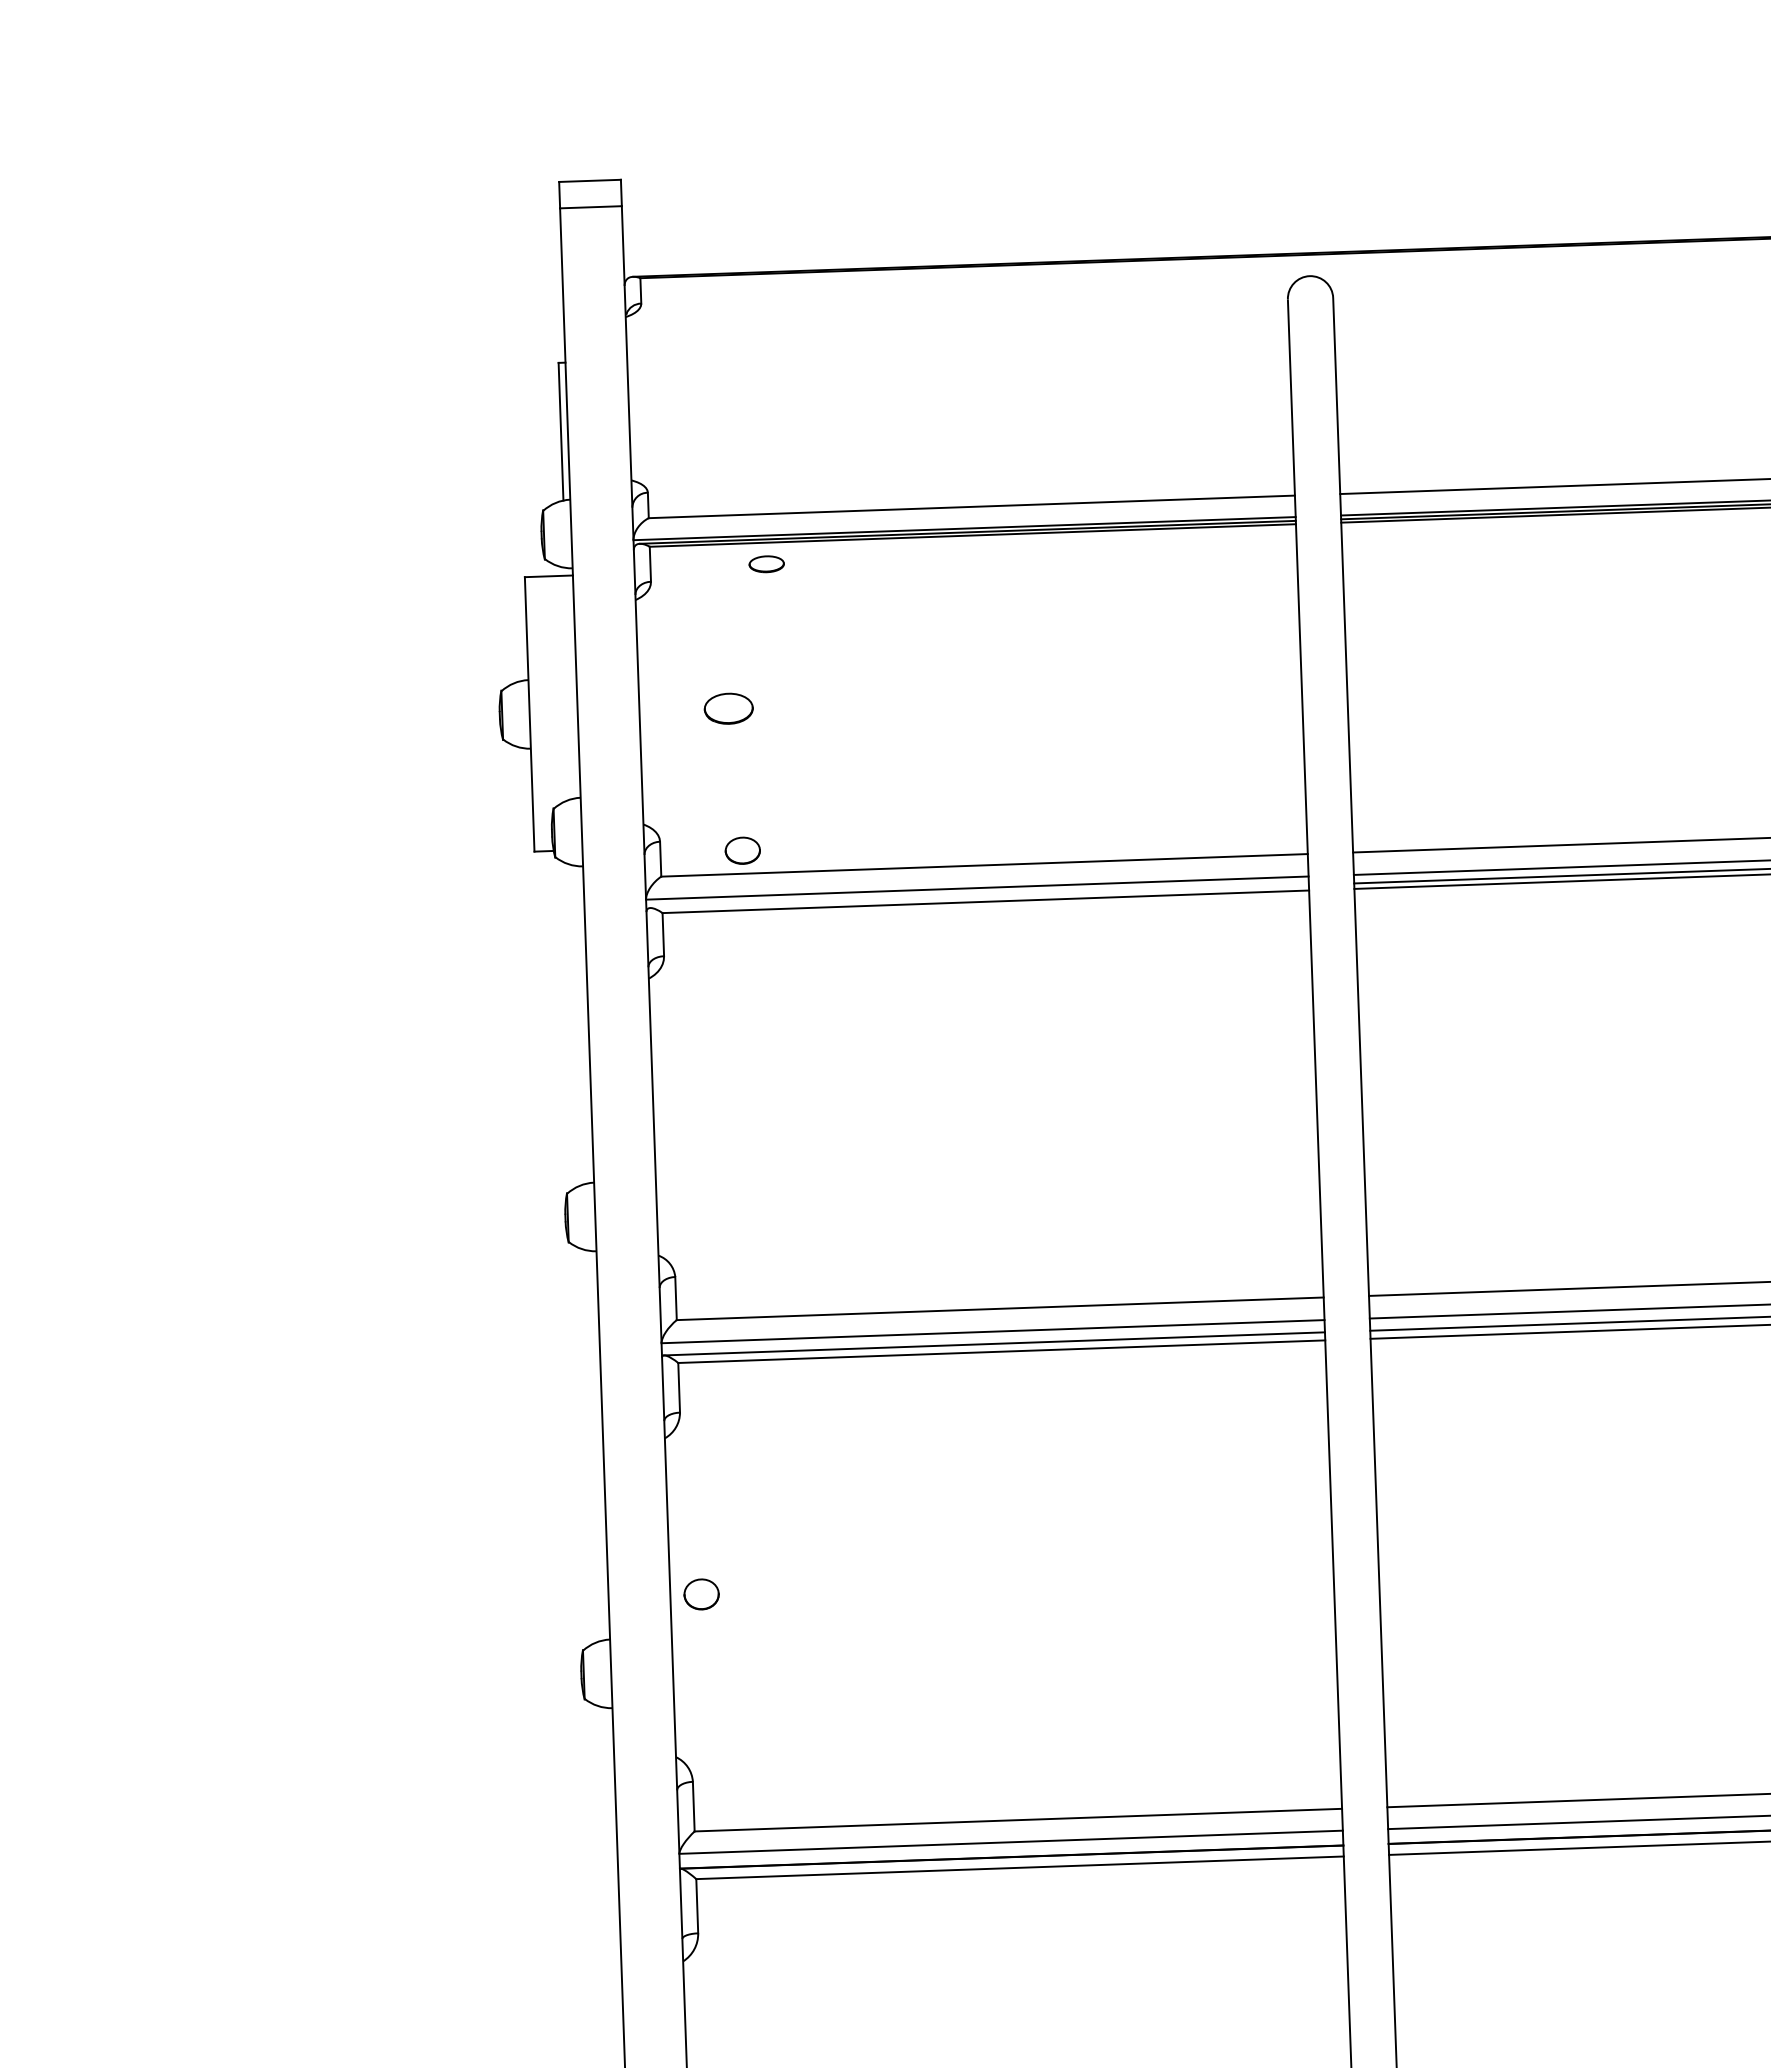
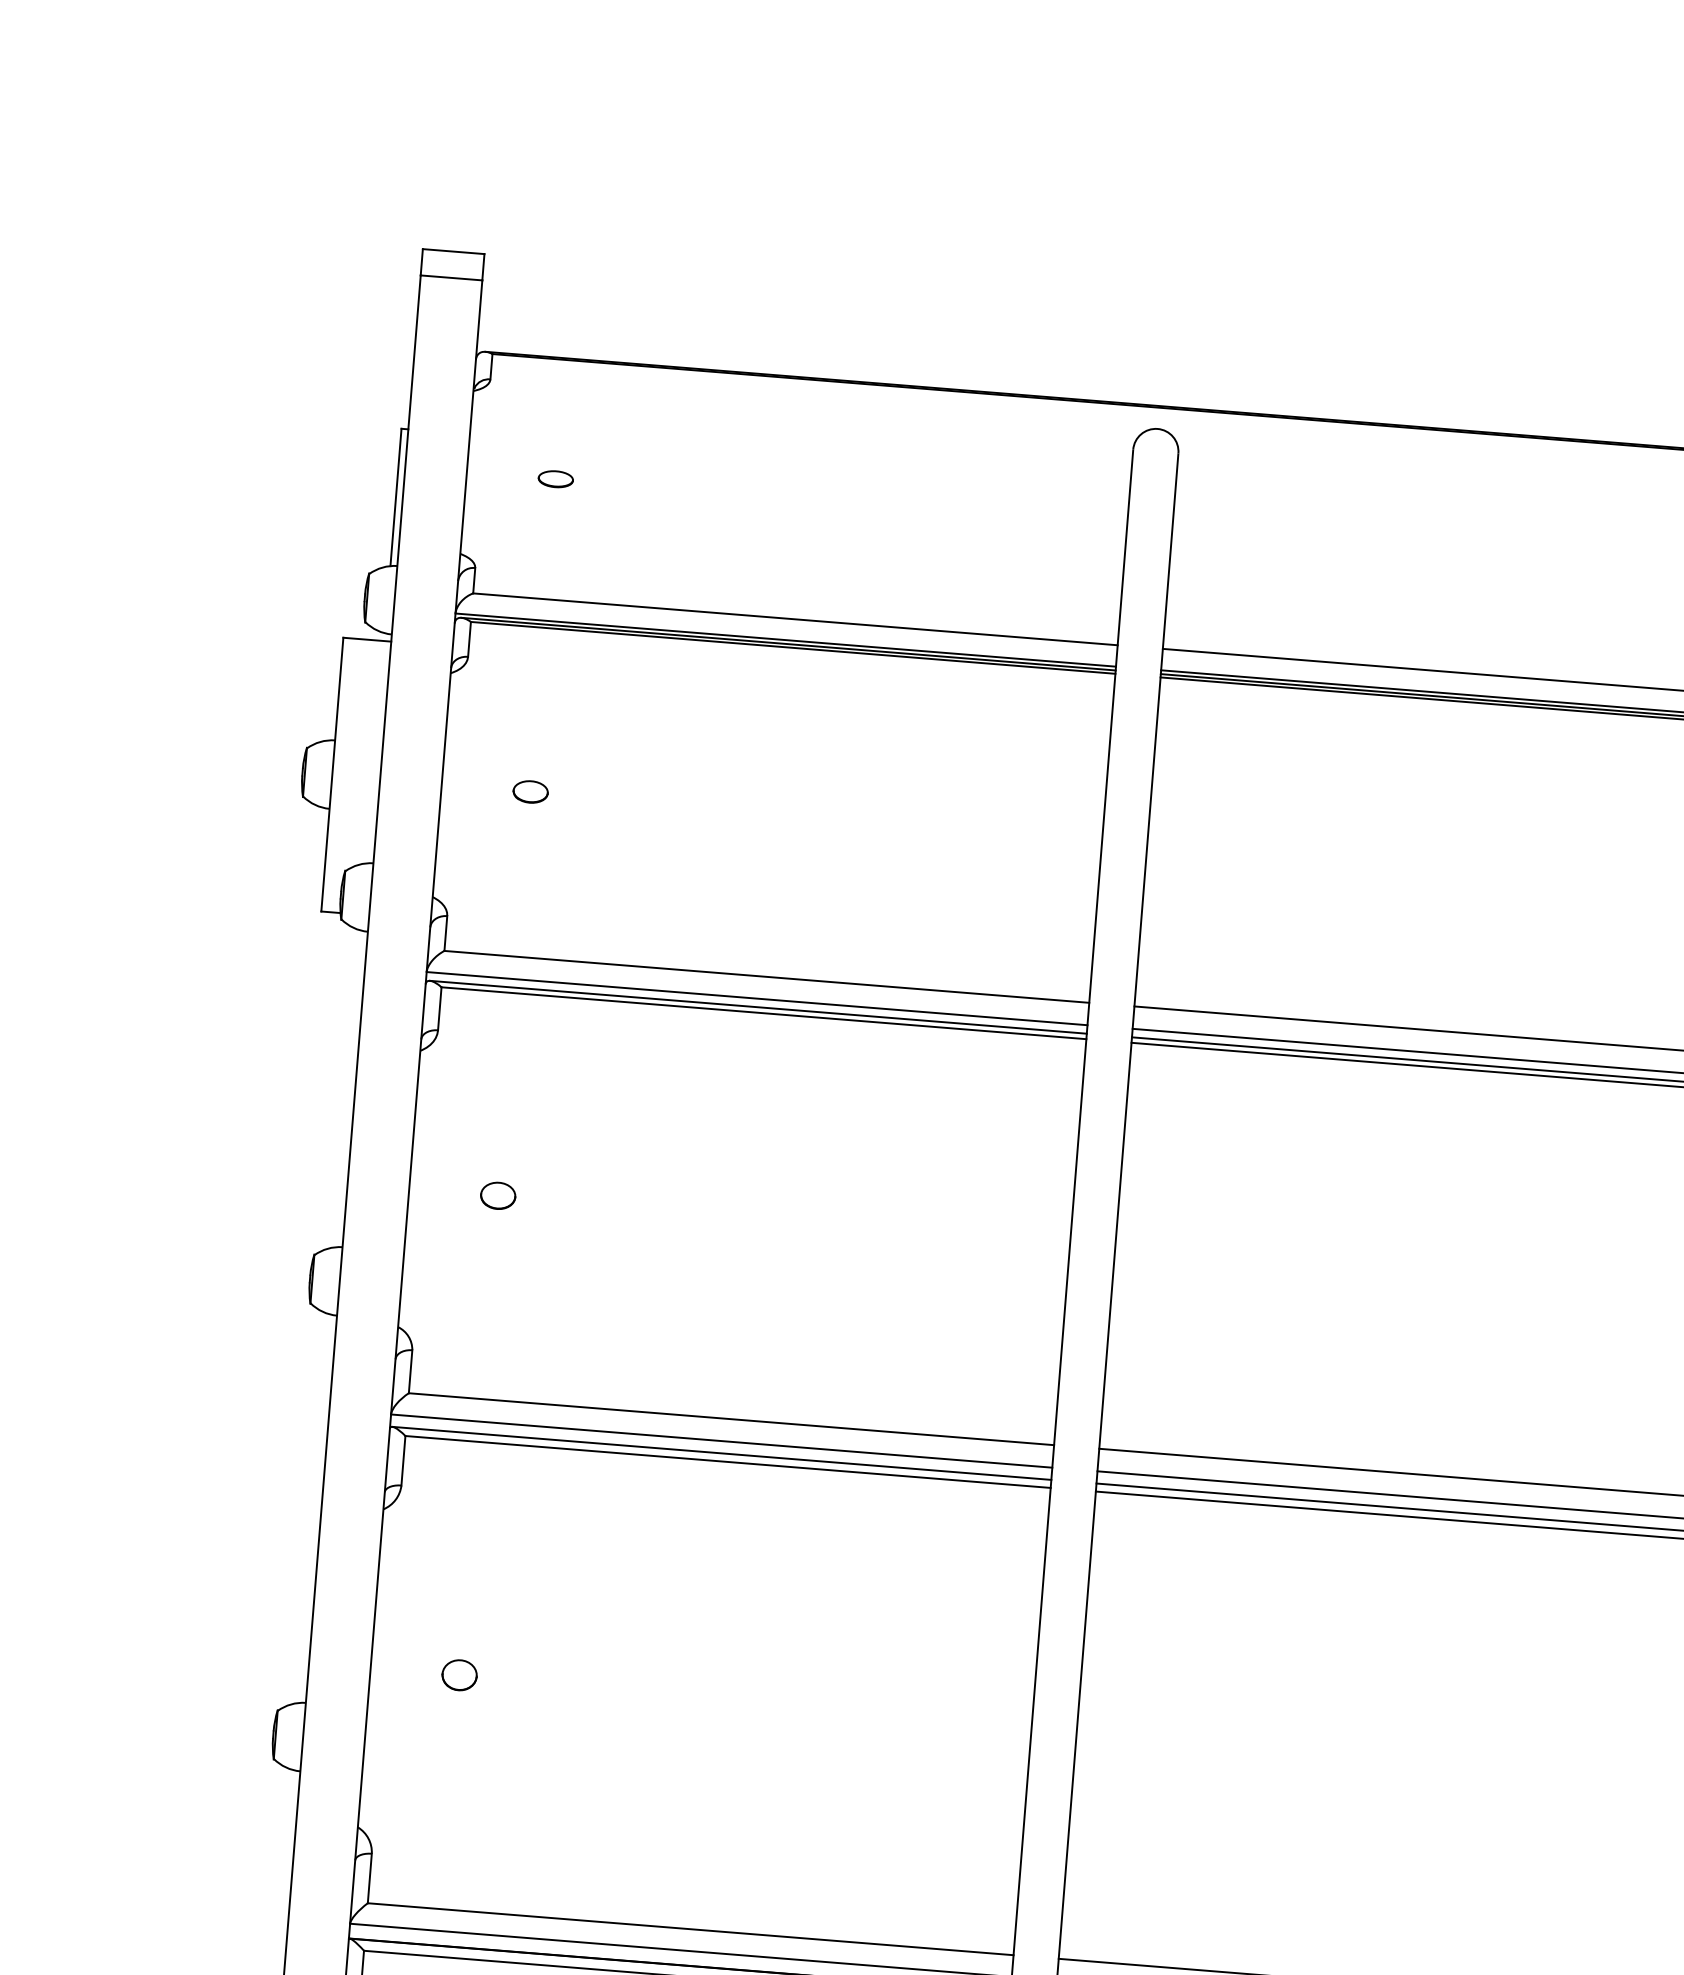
part: (766, 564) -> (555, 479), moved
part: (728, 708) -> (530, 791), size x0.71
part: (742, 850) -> (497, 1195), moved
line: (979, 896) -> (758, 1007), added
part: (701, 1594) -> (459, 1675), moved

